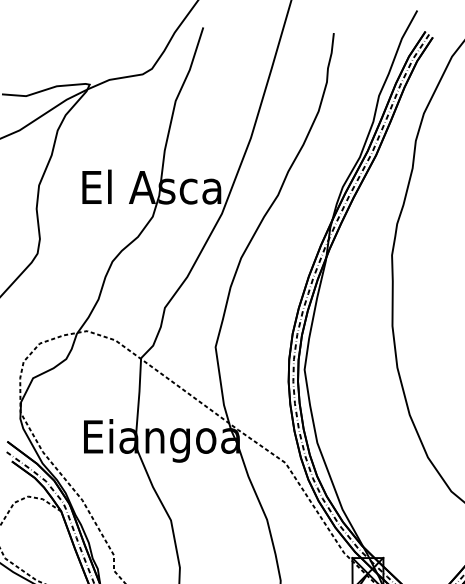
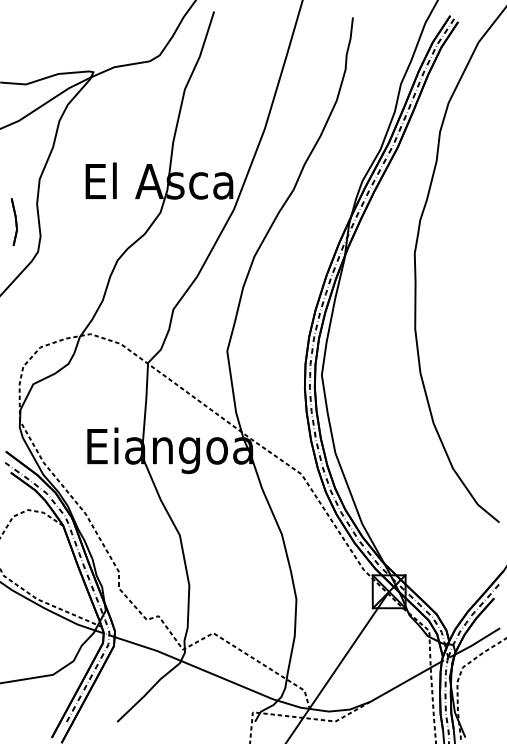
part: (14, 225) -> (13, 221), added

